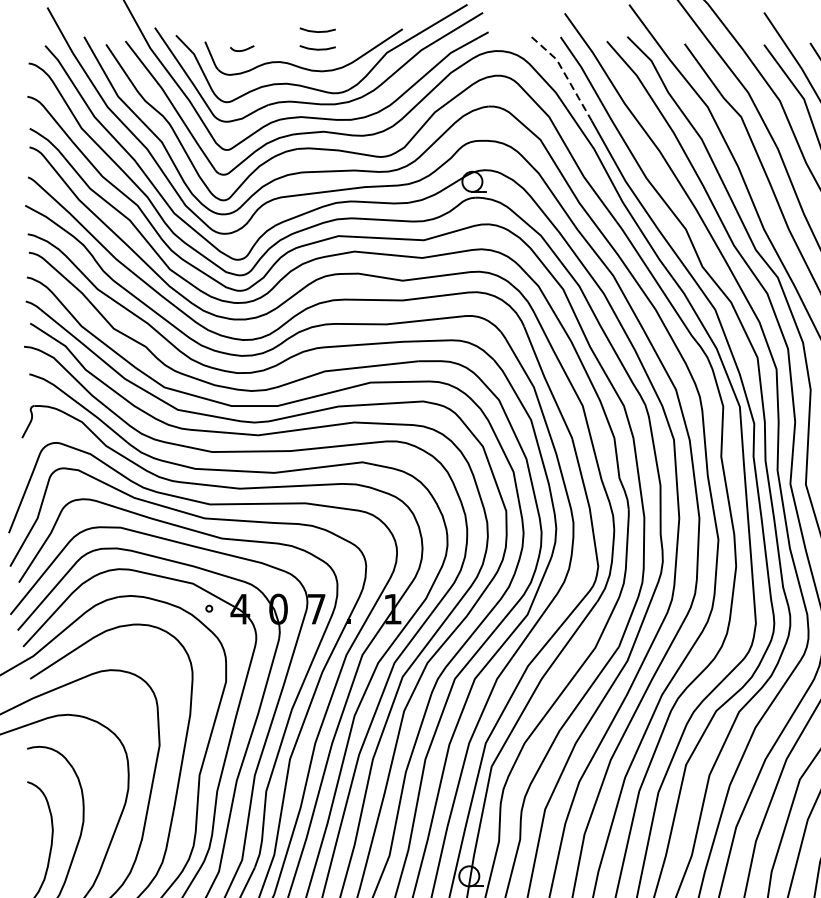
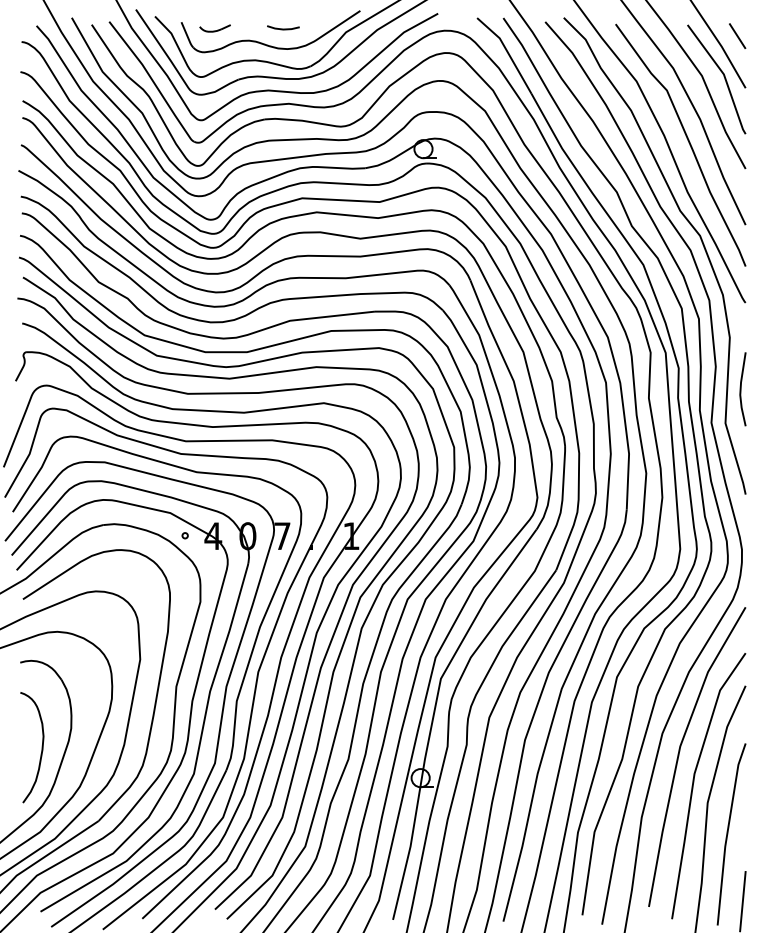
line: (317, 30) -> (283, 12), removed
part: (241, 48) -> (214, 28), size x1.43
line: (565, 75) -> (507, 52), dashed -> solid

